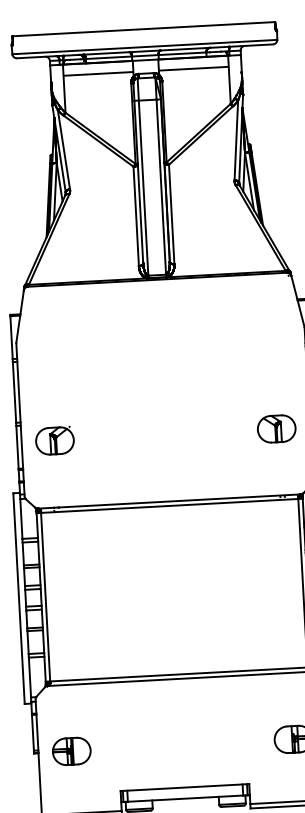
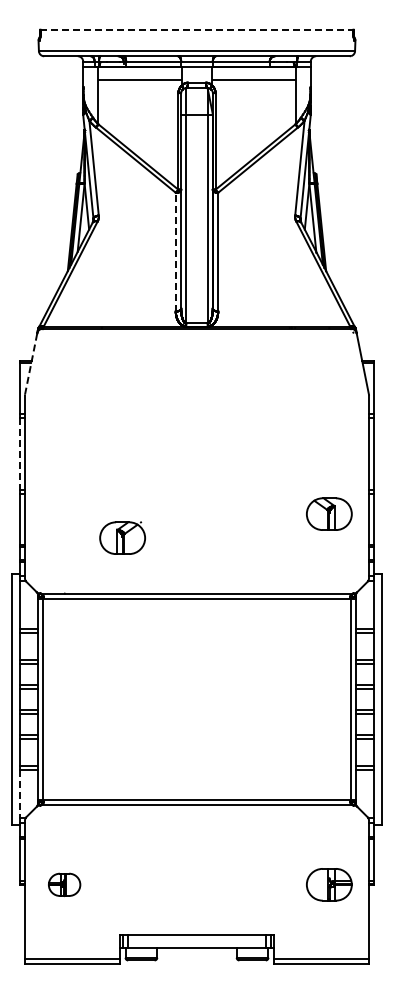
line: (143, 28) -> (196, 29), solid -> dashed
line: (135, 215) -> (175, 251), solid -> dashed
line: (20, 316) -> (31, 363), solid -> dashed
line: (14, 393) -> (19, 454), solid -> dashed
part: (54, 440) -> (122, 537), moved
line: (29, 677) -> (19, 794), solid -> dashed
part: (71, 751) -> (64, 884), size x0.7

